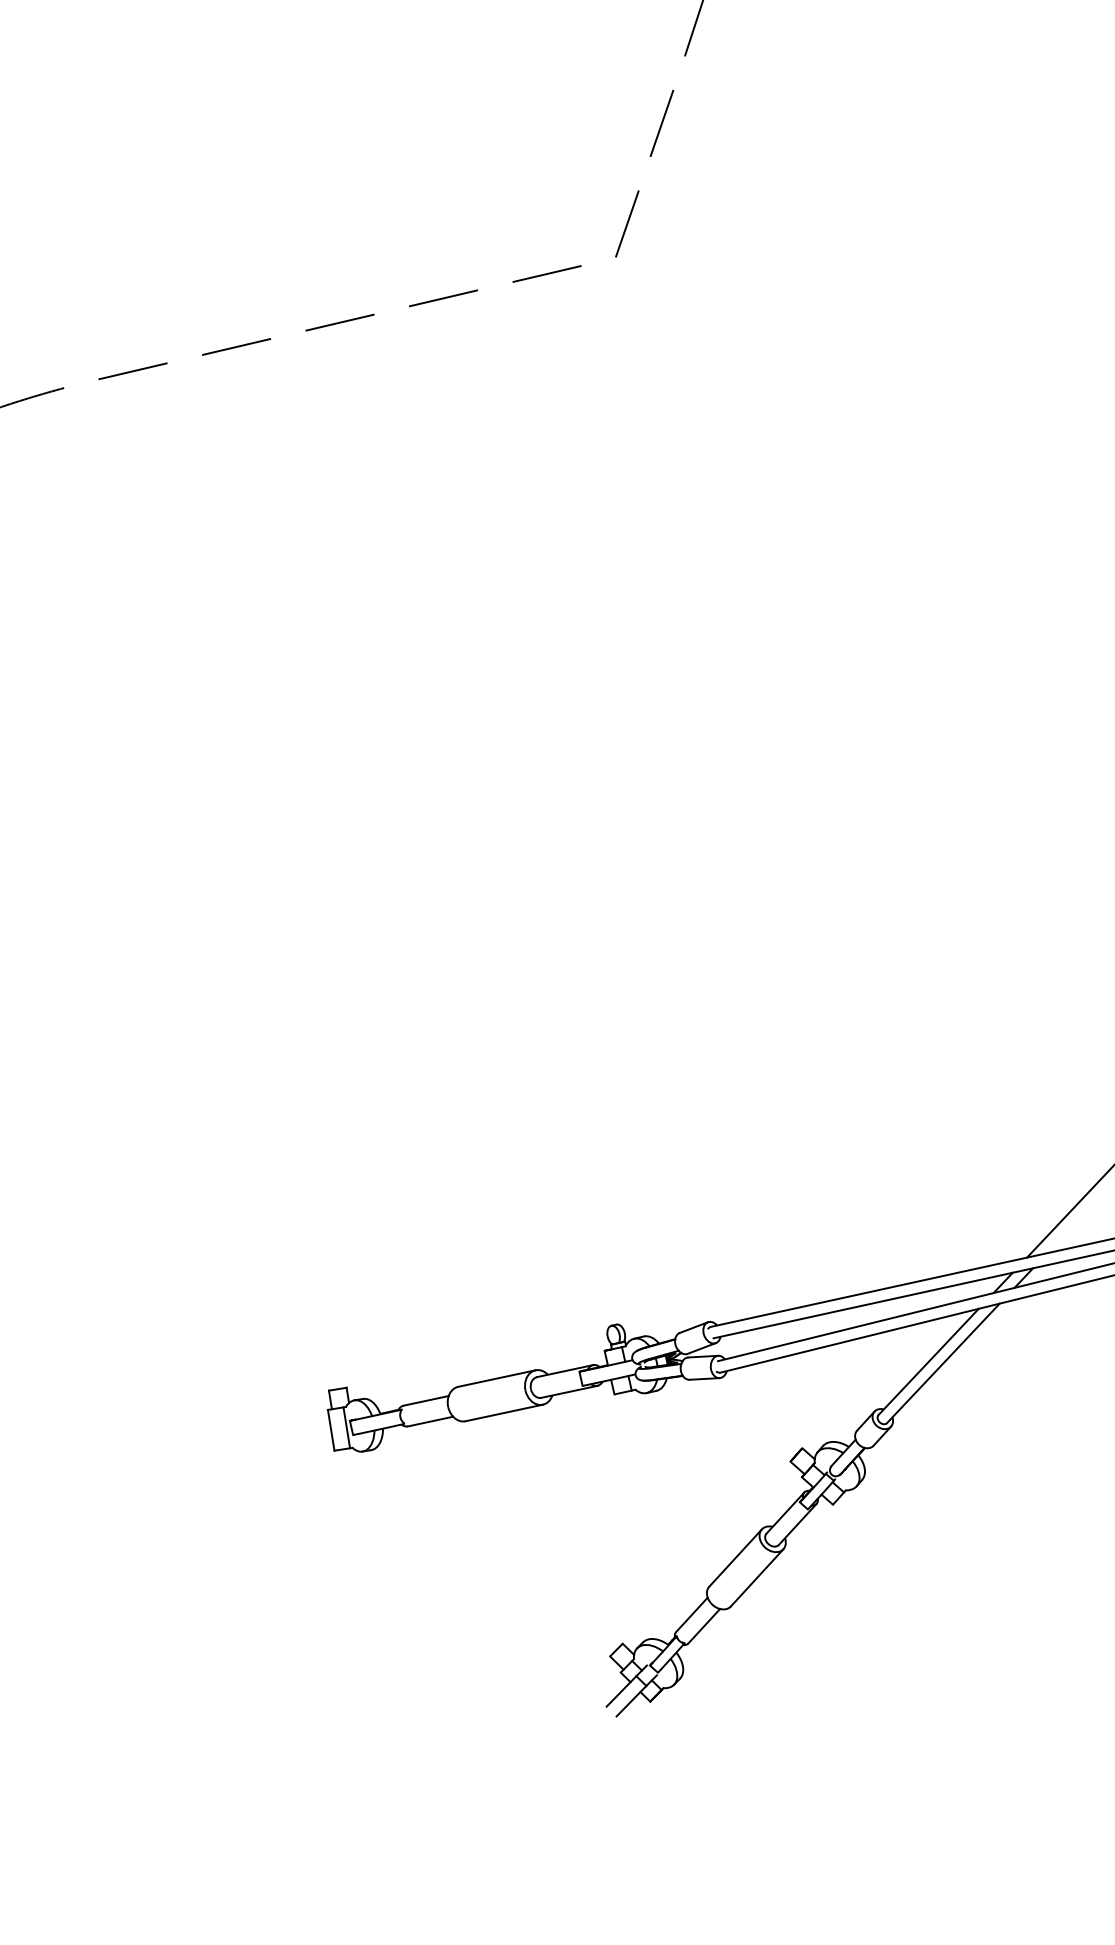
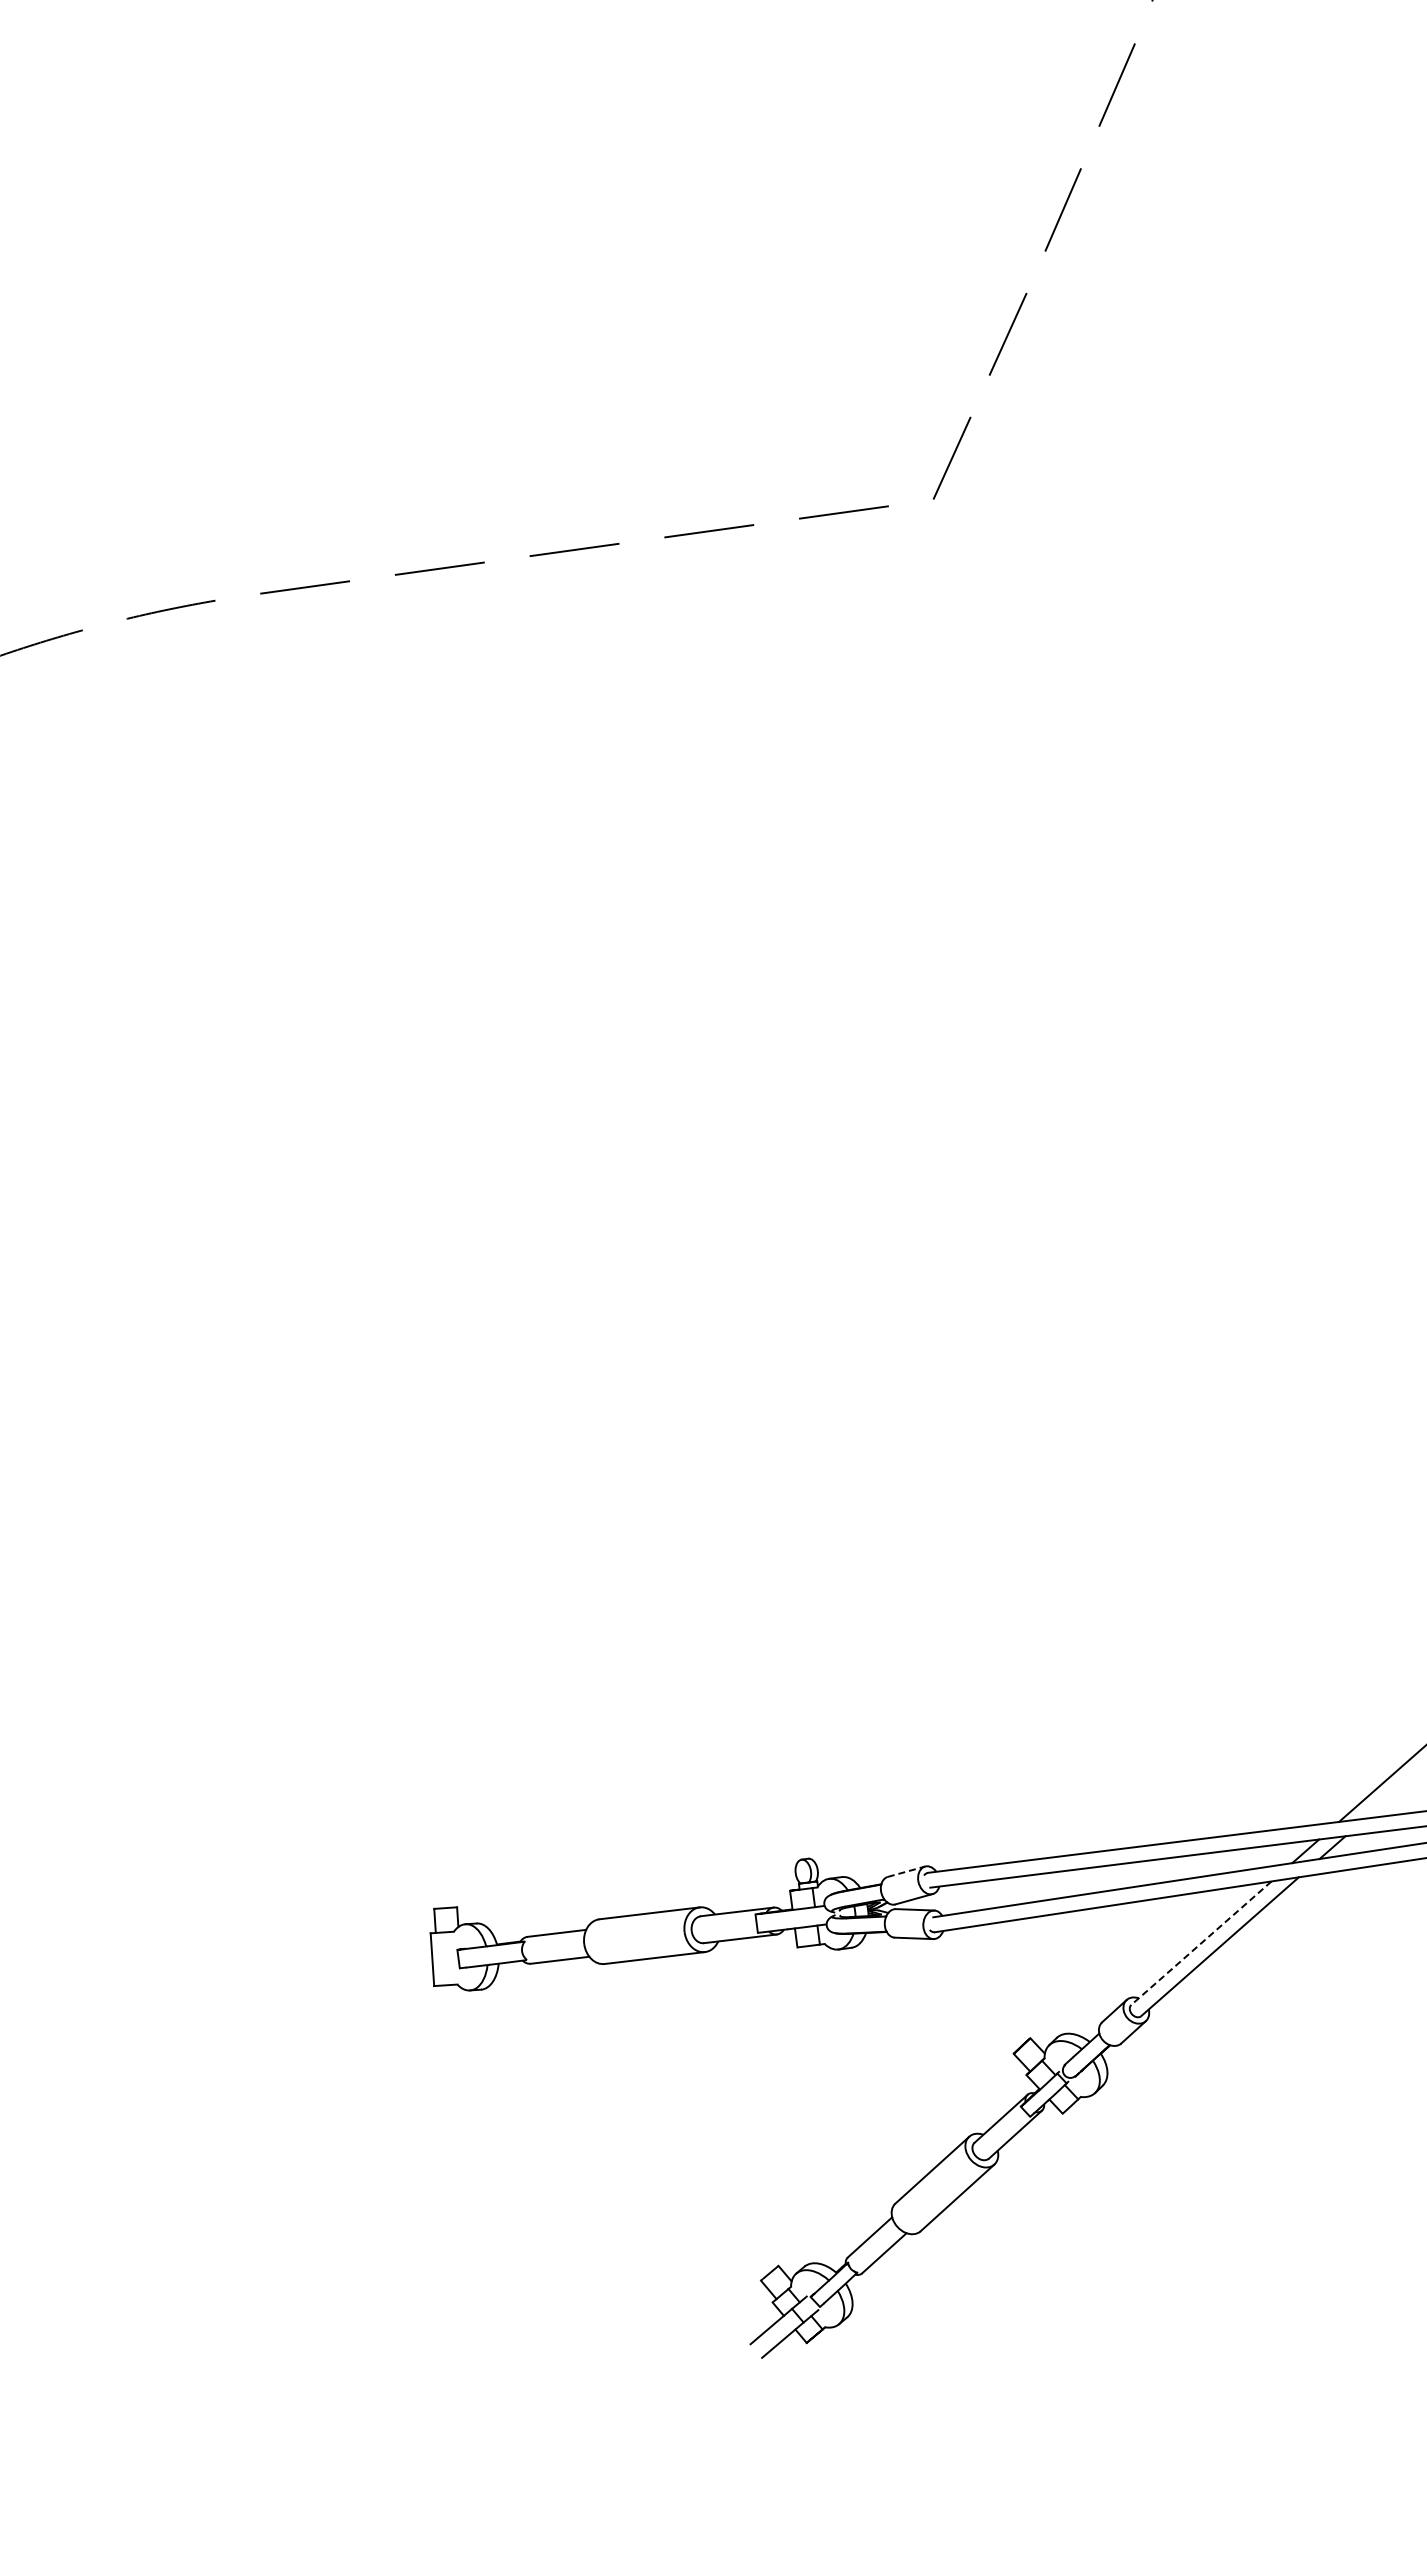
line: (693, 1327) -> (906, 1871), solid -> dashed
line: (928, 1362) -> (1201, 1943), solid -> dashed
line: (346, 1427) -> (452, 1957), removed

